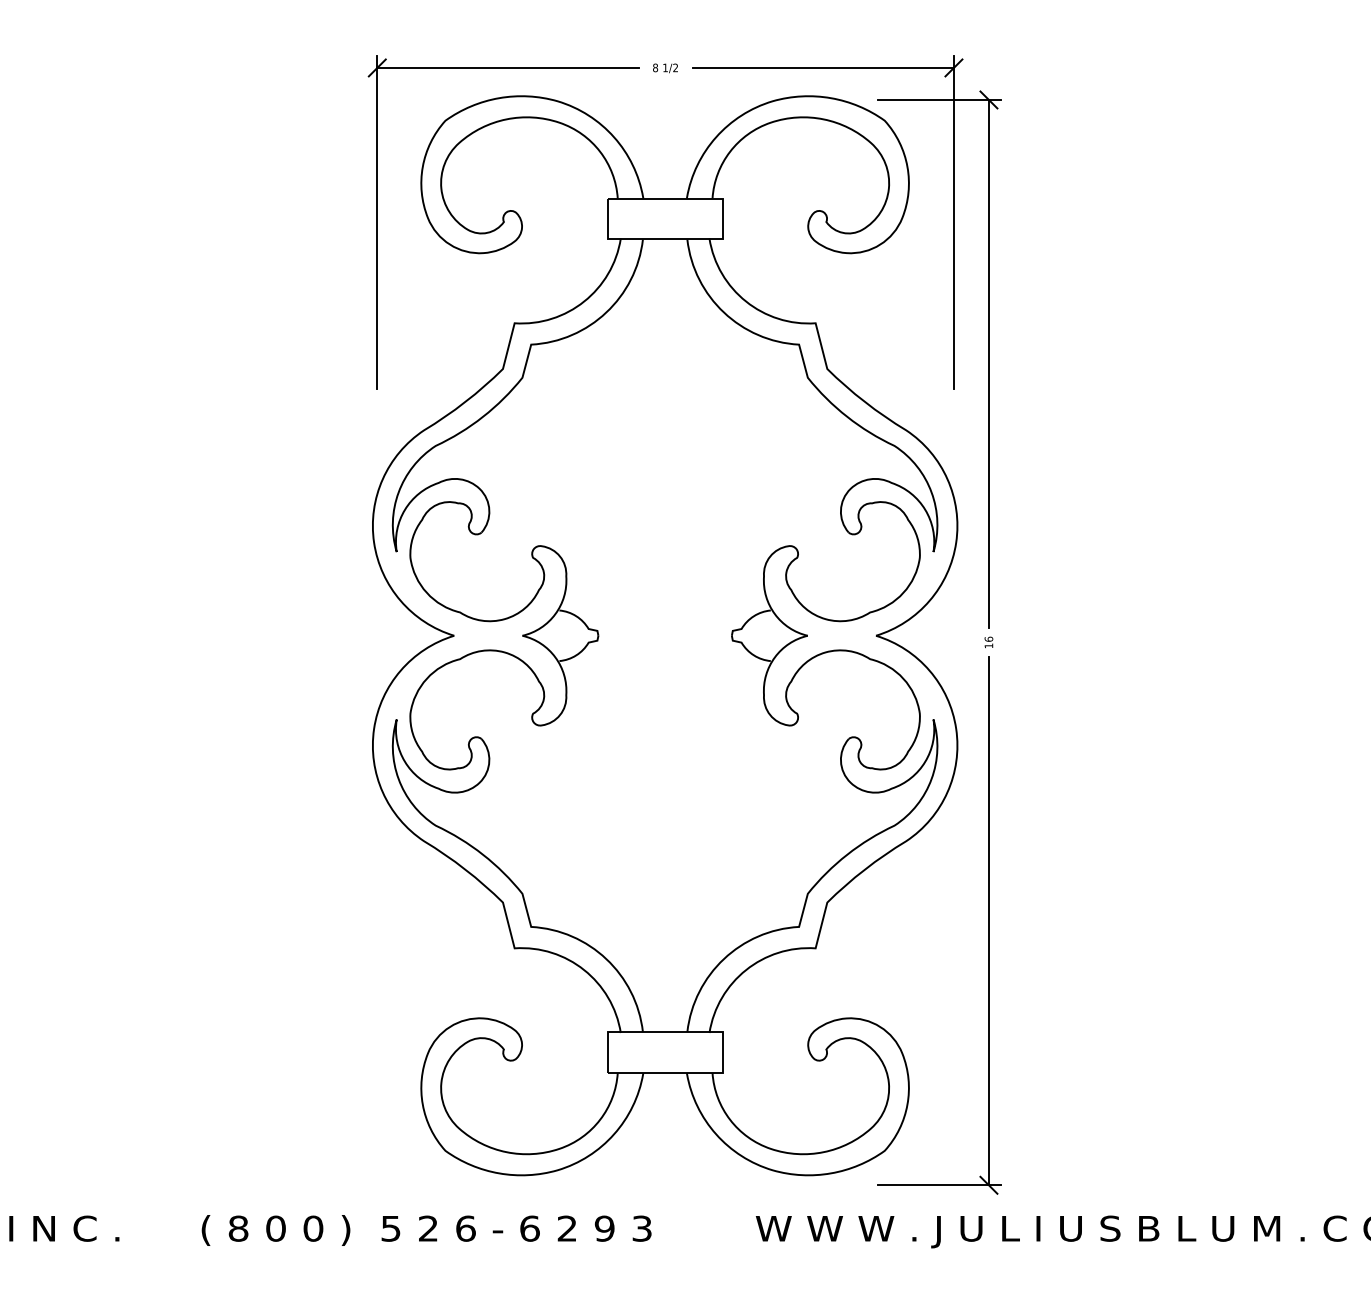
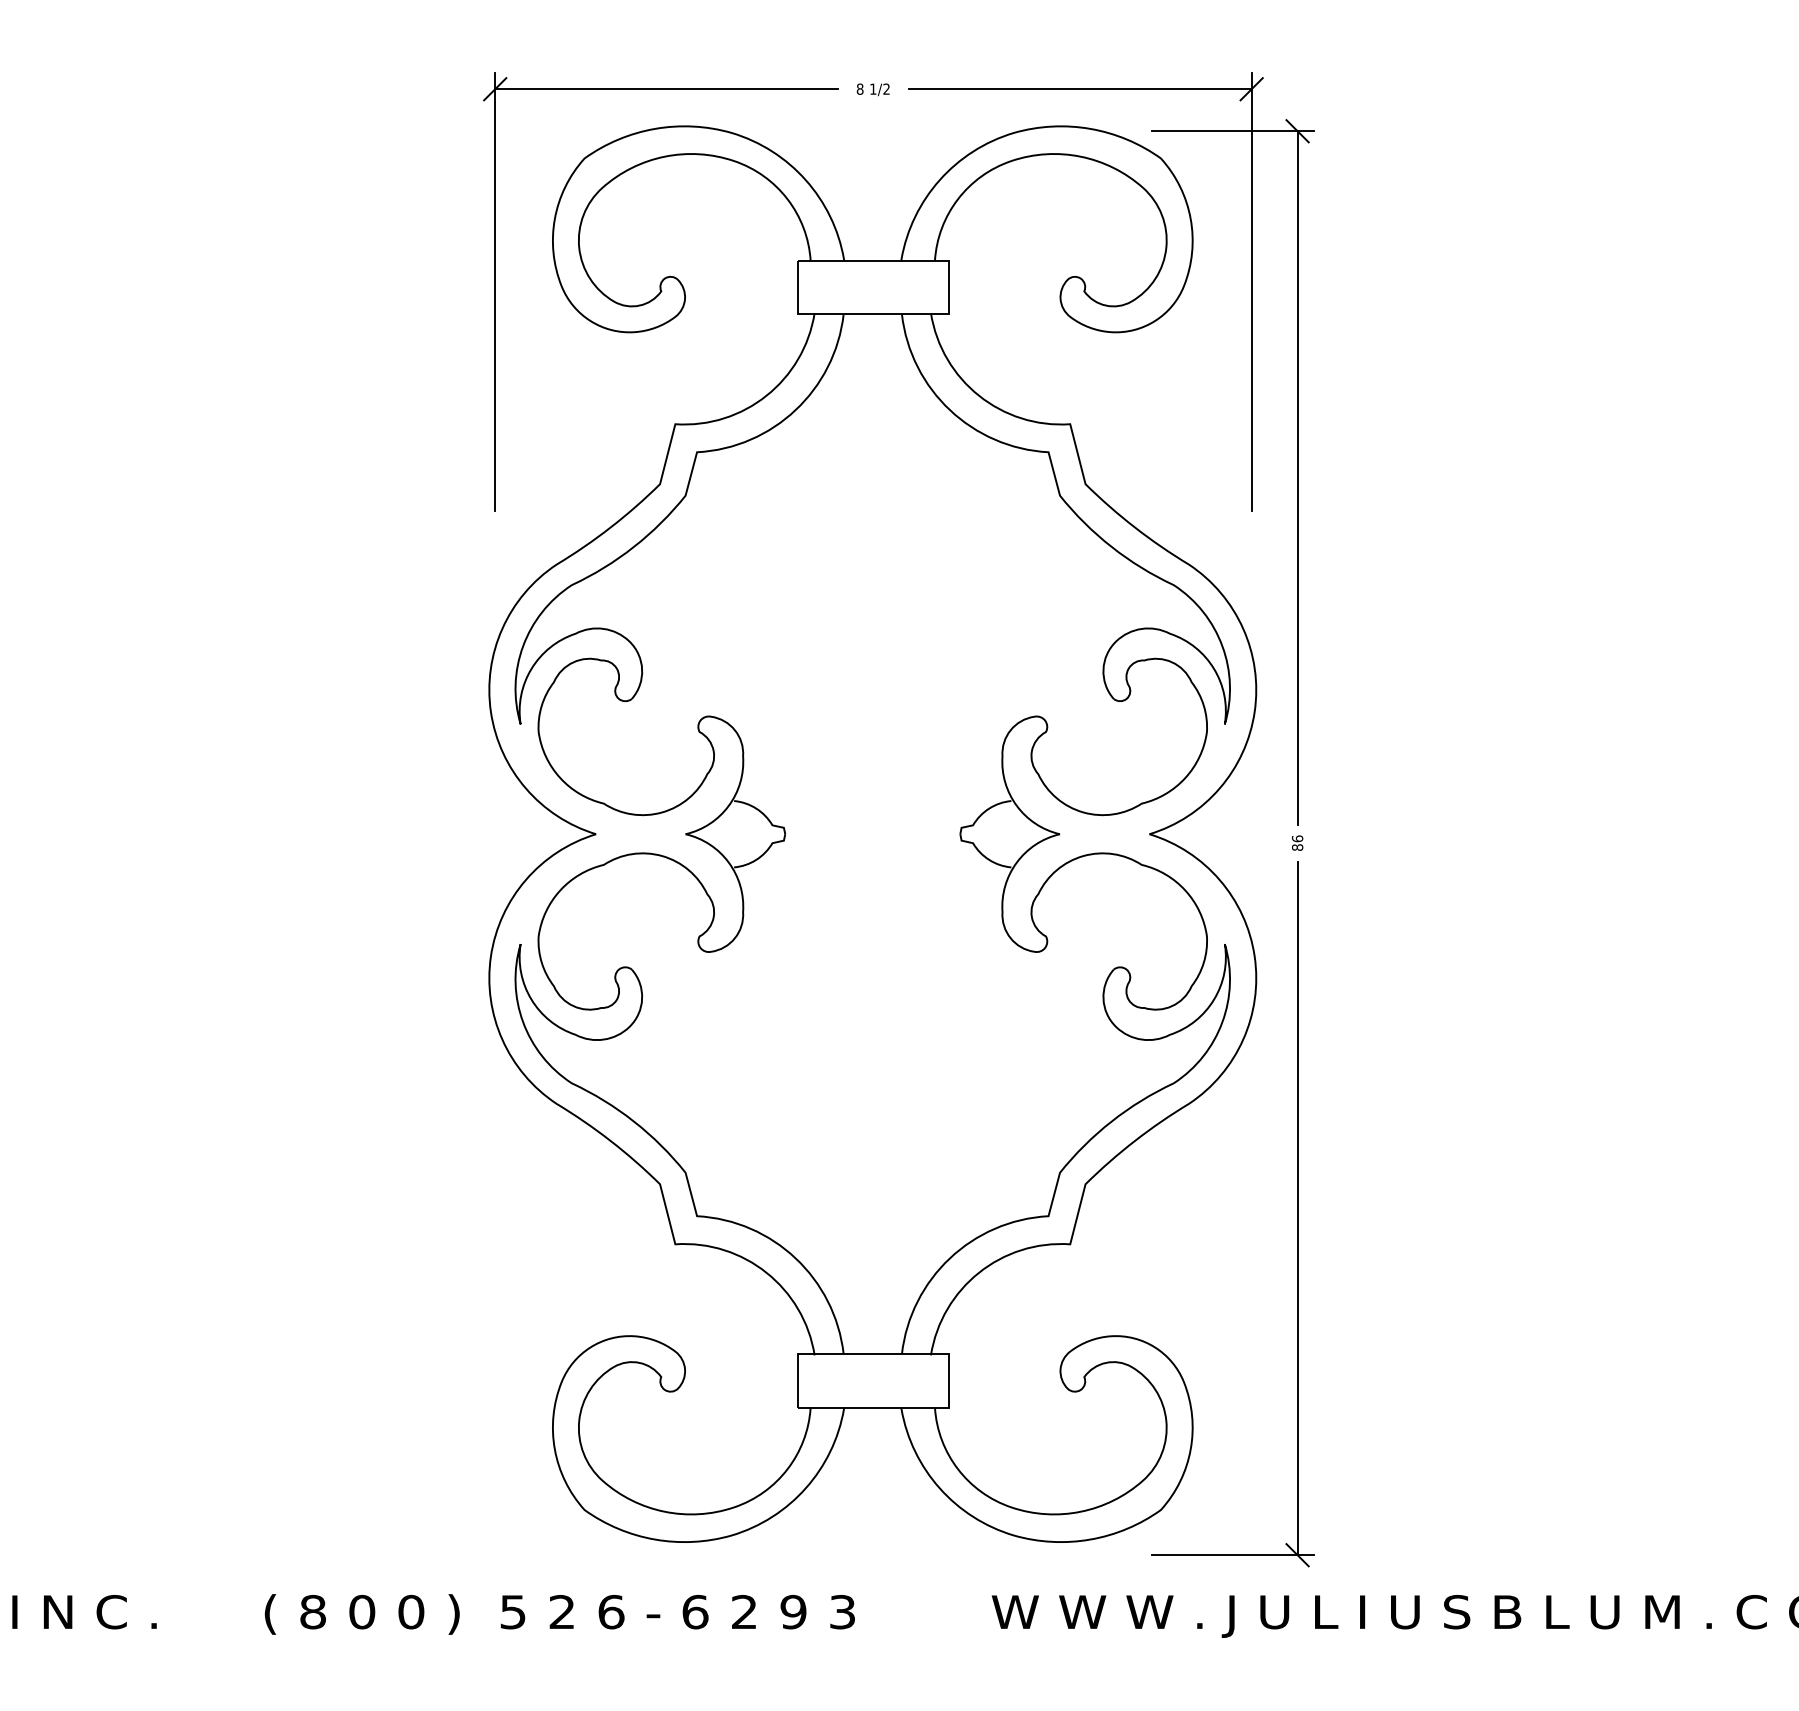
text: (988, 645) -> (1297, 847), 16 -> 86

